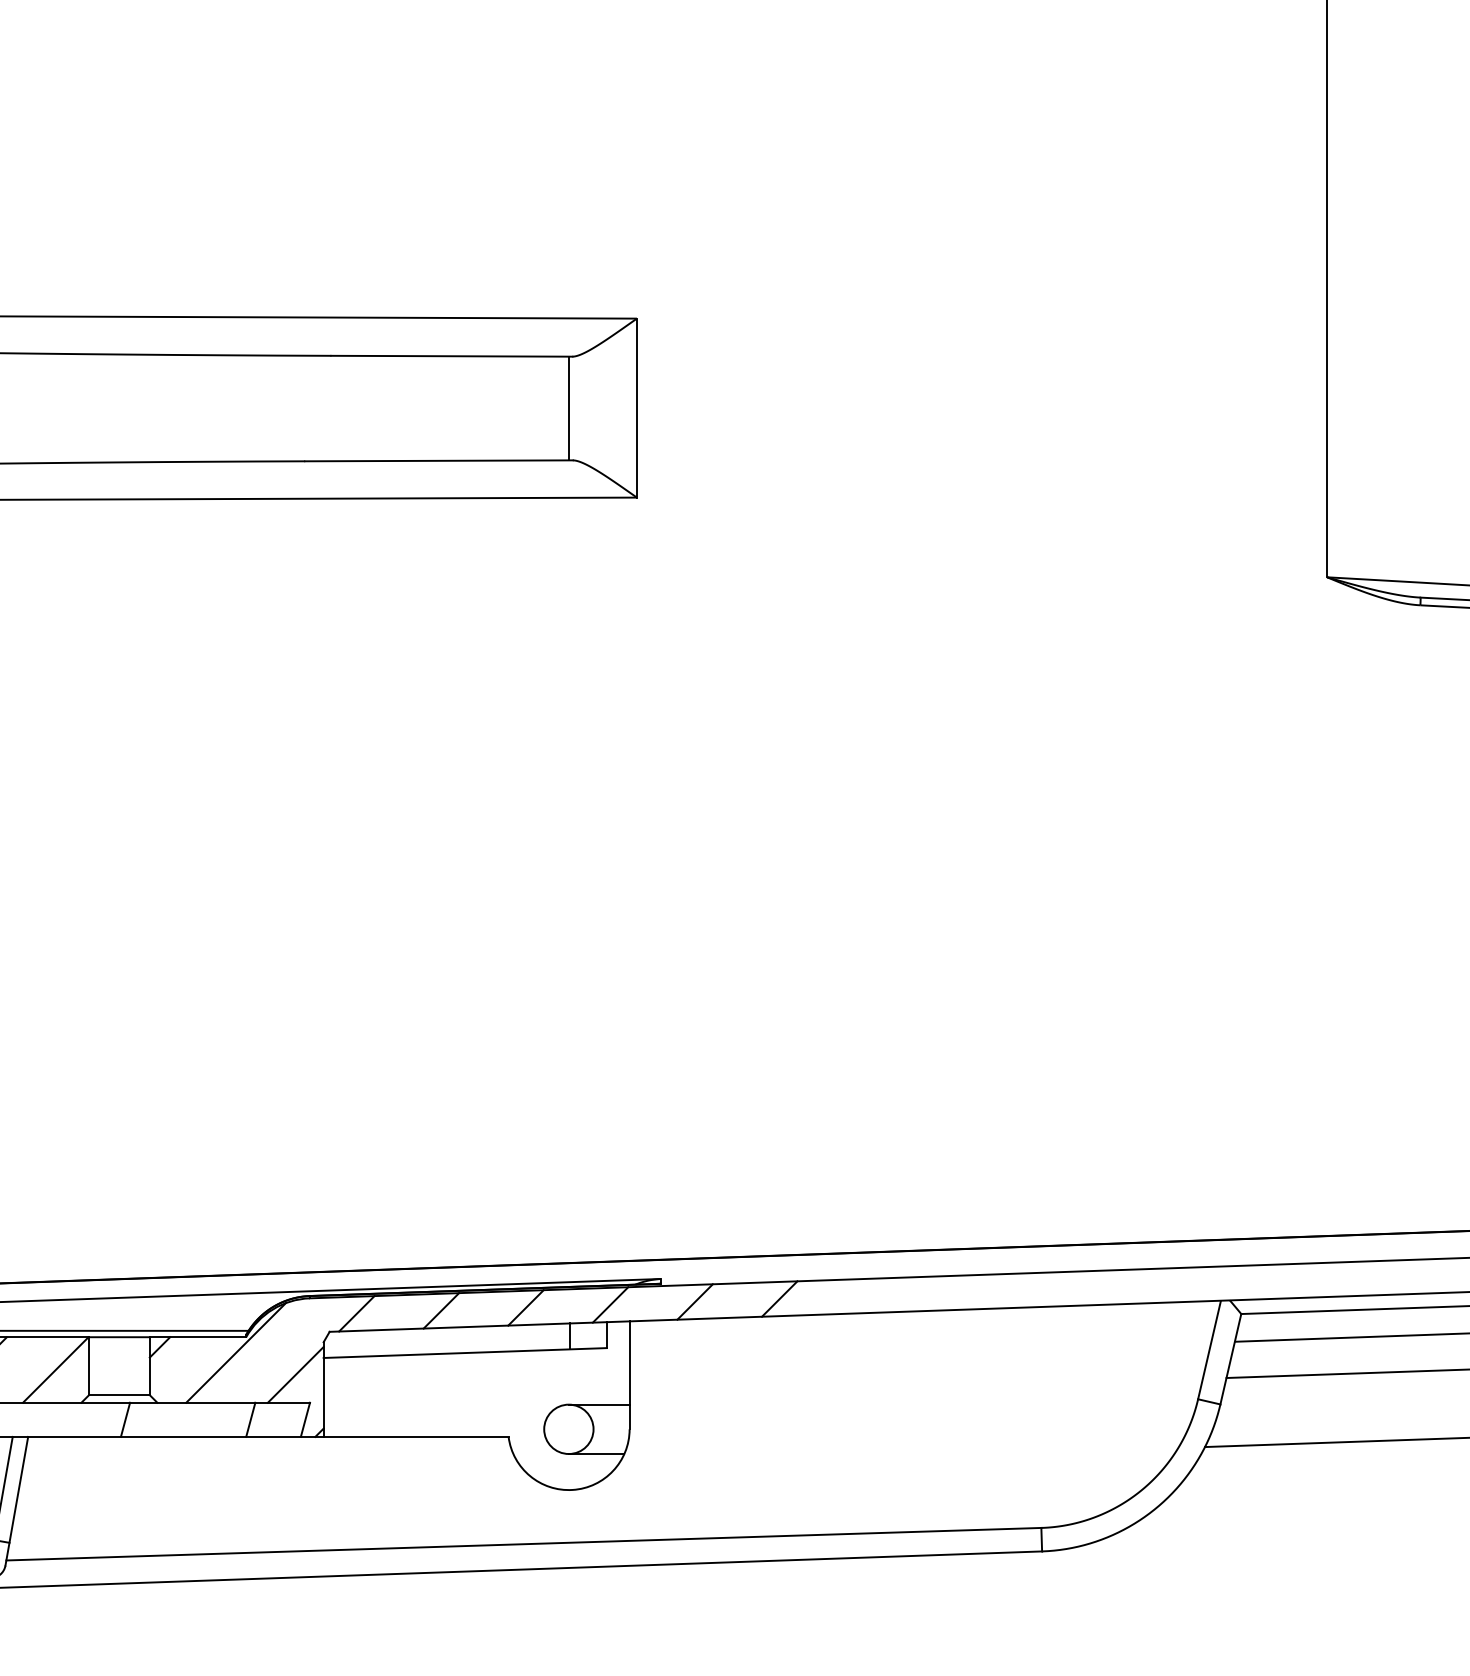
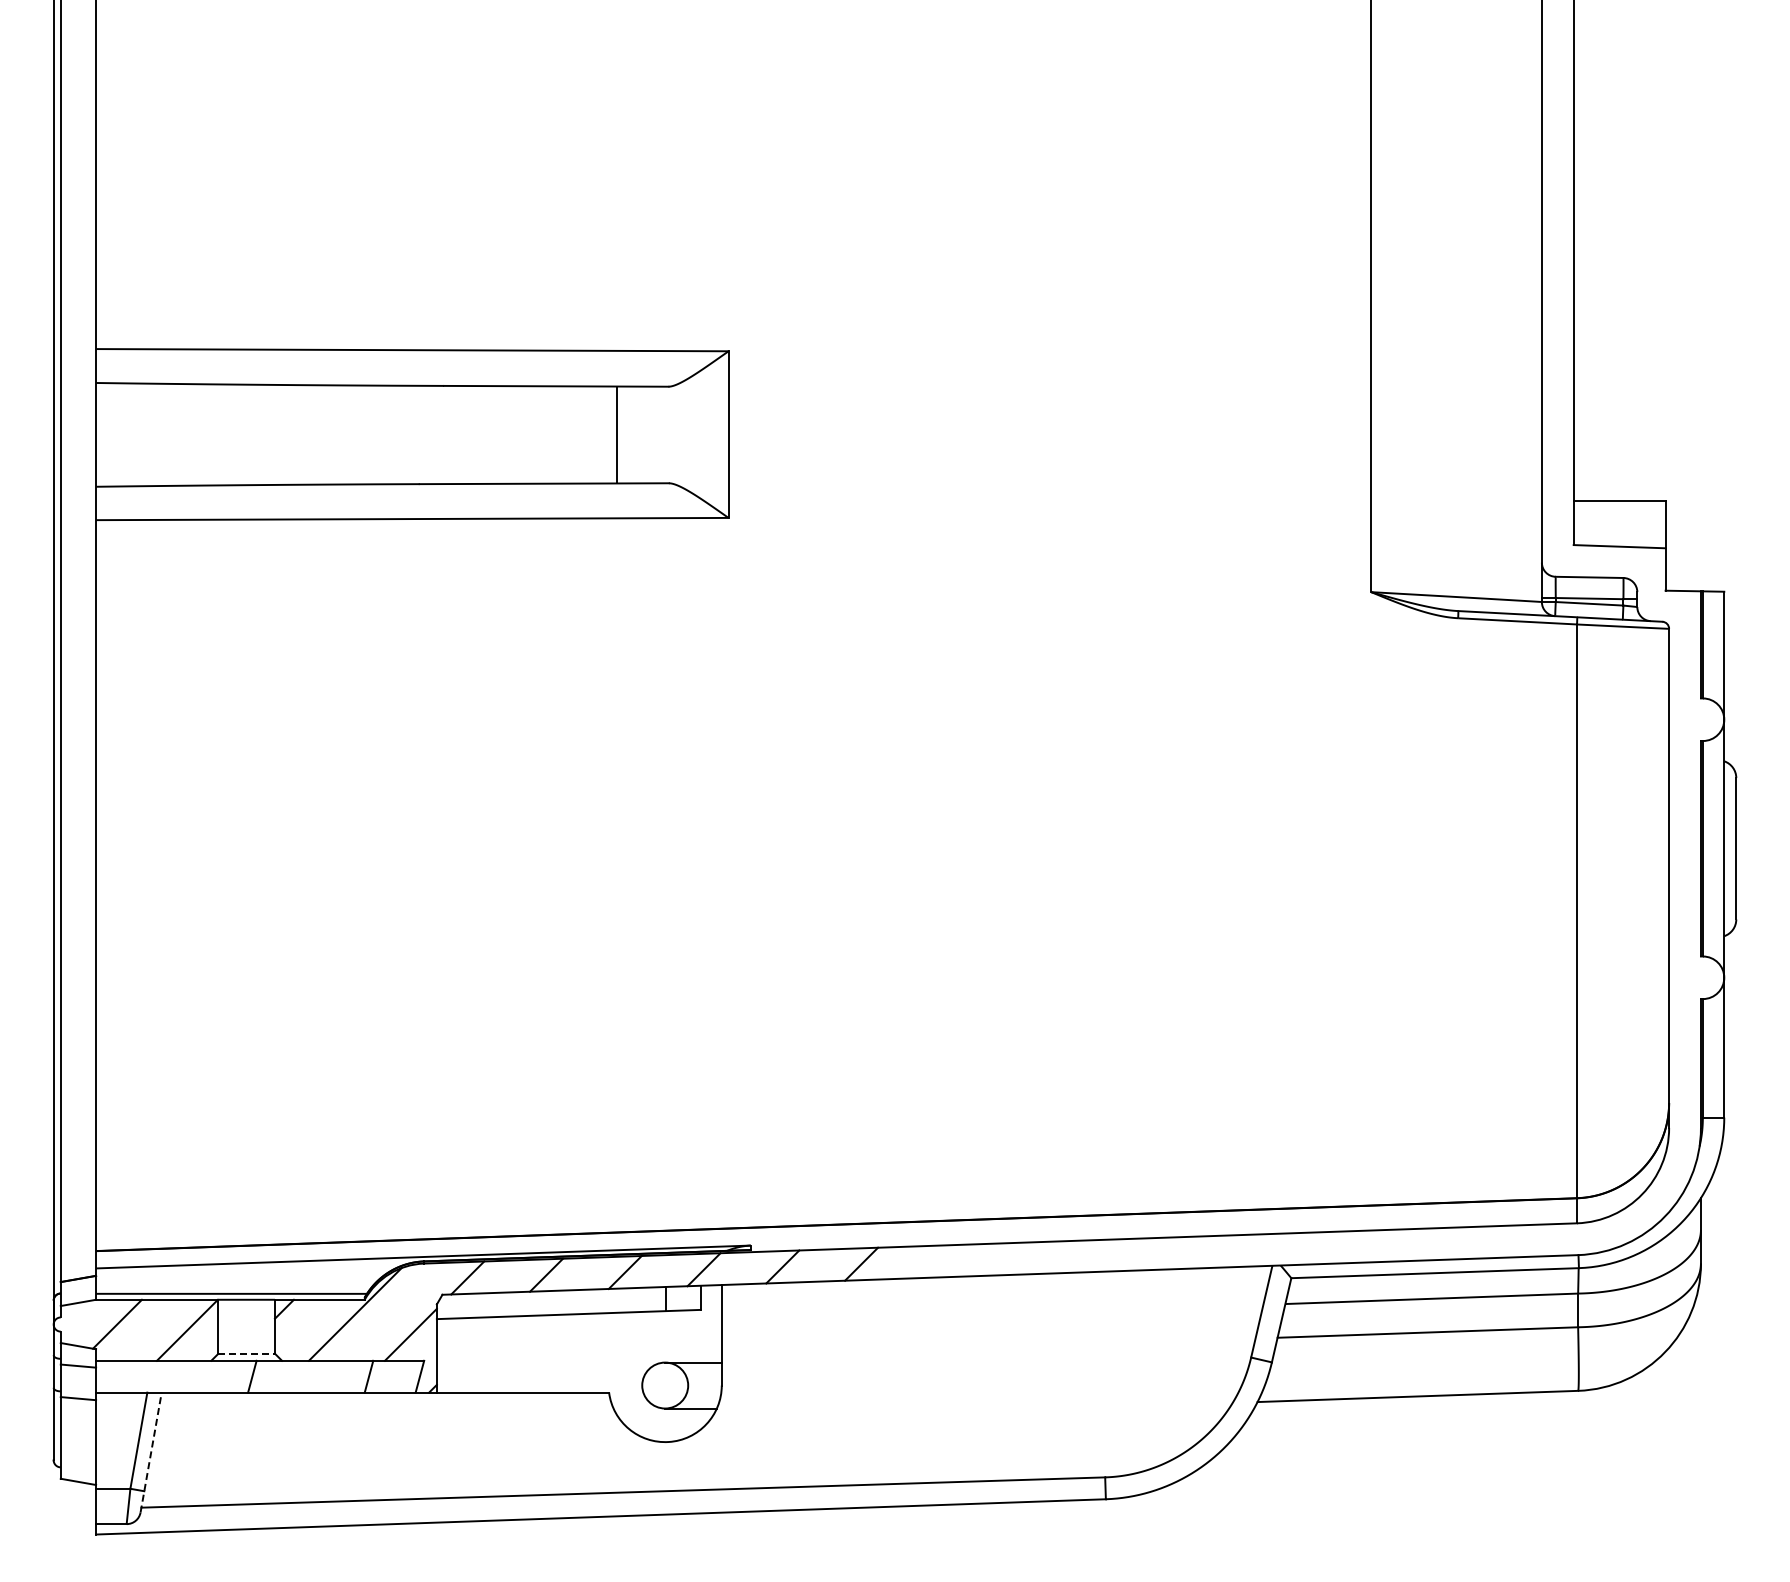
line: (569, 407) -> (617, 434), moved
line: (120, 1394) -> (247, 1353), solid -> dashed
line: (17, 1501) -> (151, 1452), solid -> dashed

